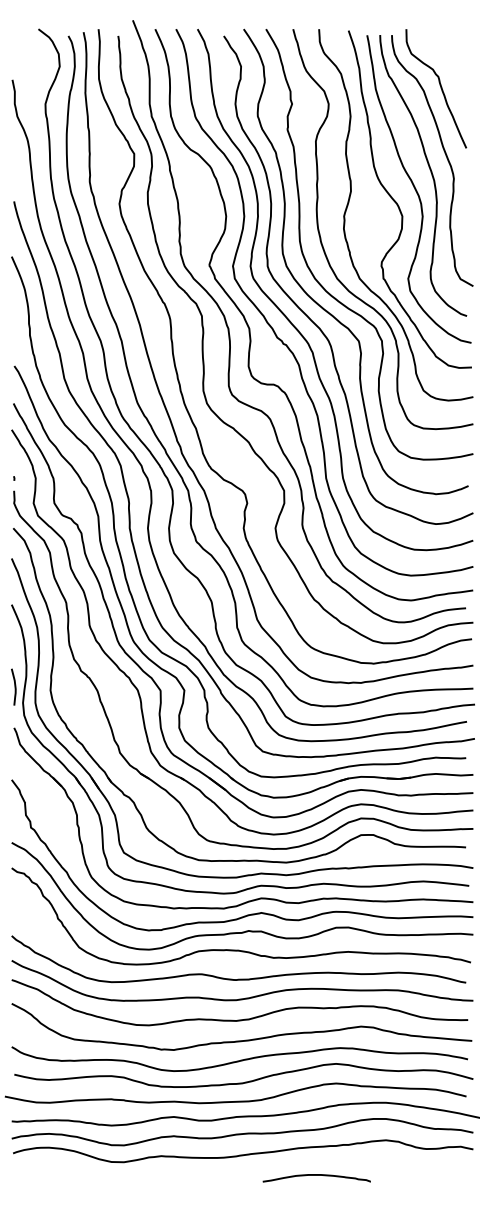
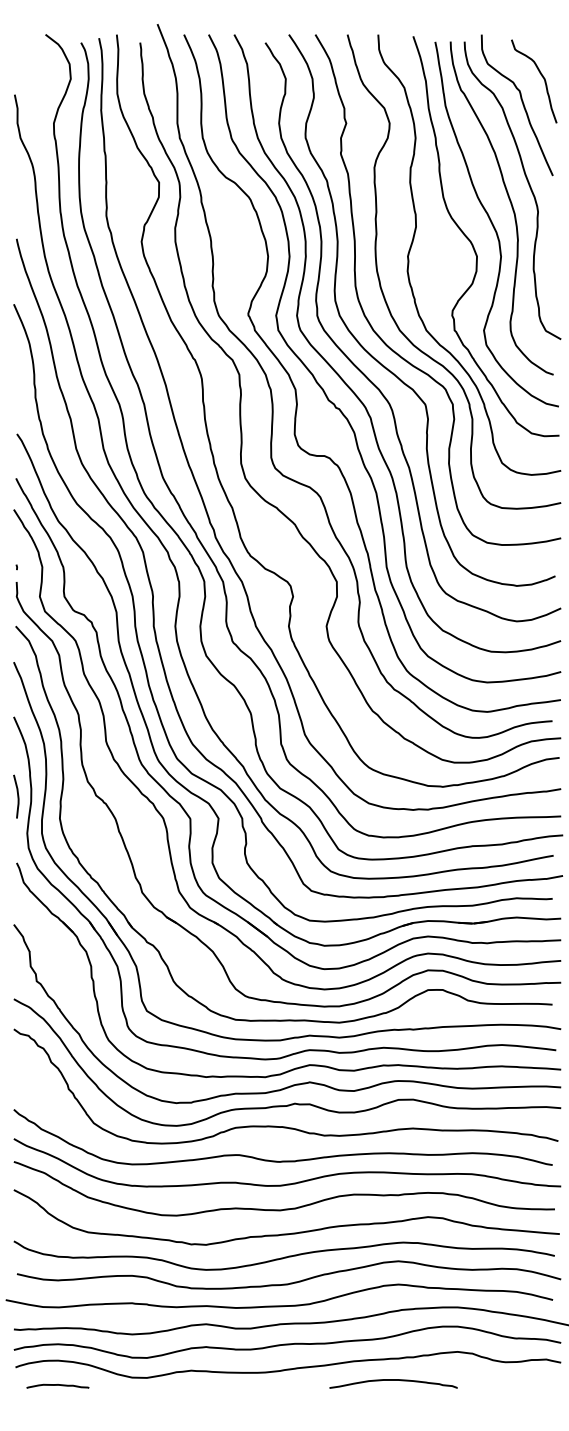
curve: (456, 64) -> (541, 76), added
curve: (14, 687) -> (17, 796), moved
curve: (48, 1168) -> (57, 1385), added
curve: (316, 1175) -> (393, 1380), moved

